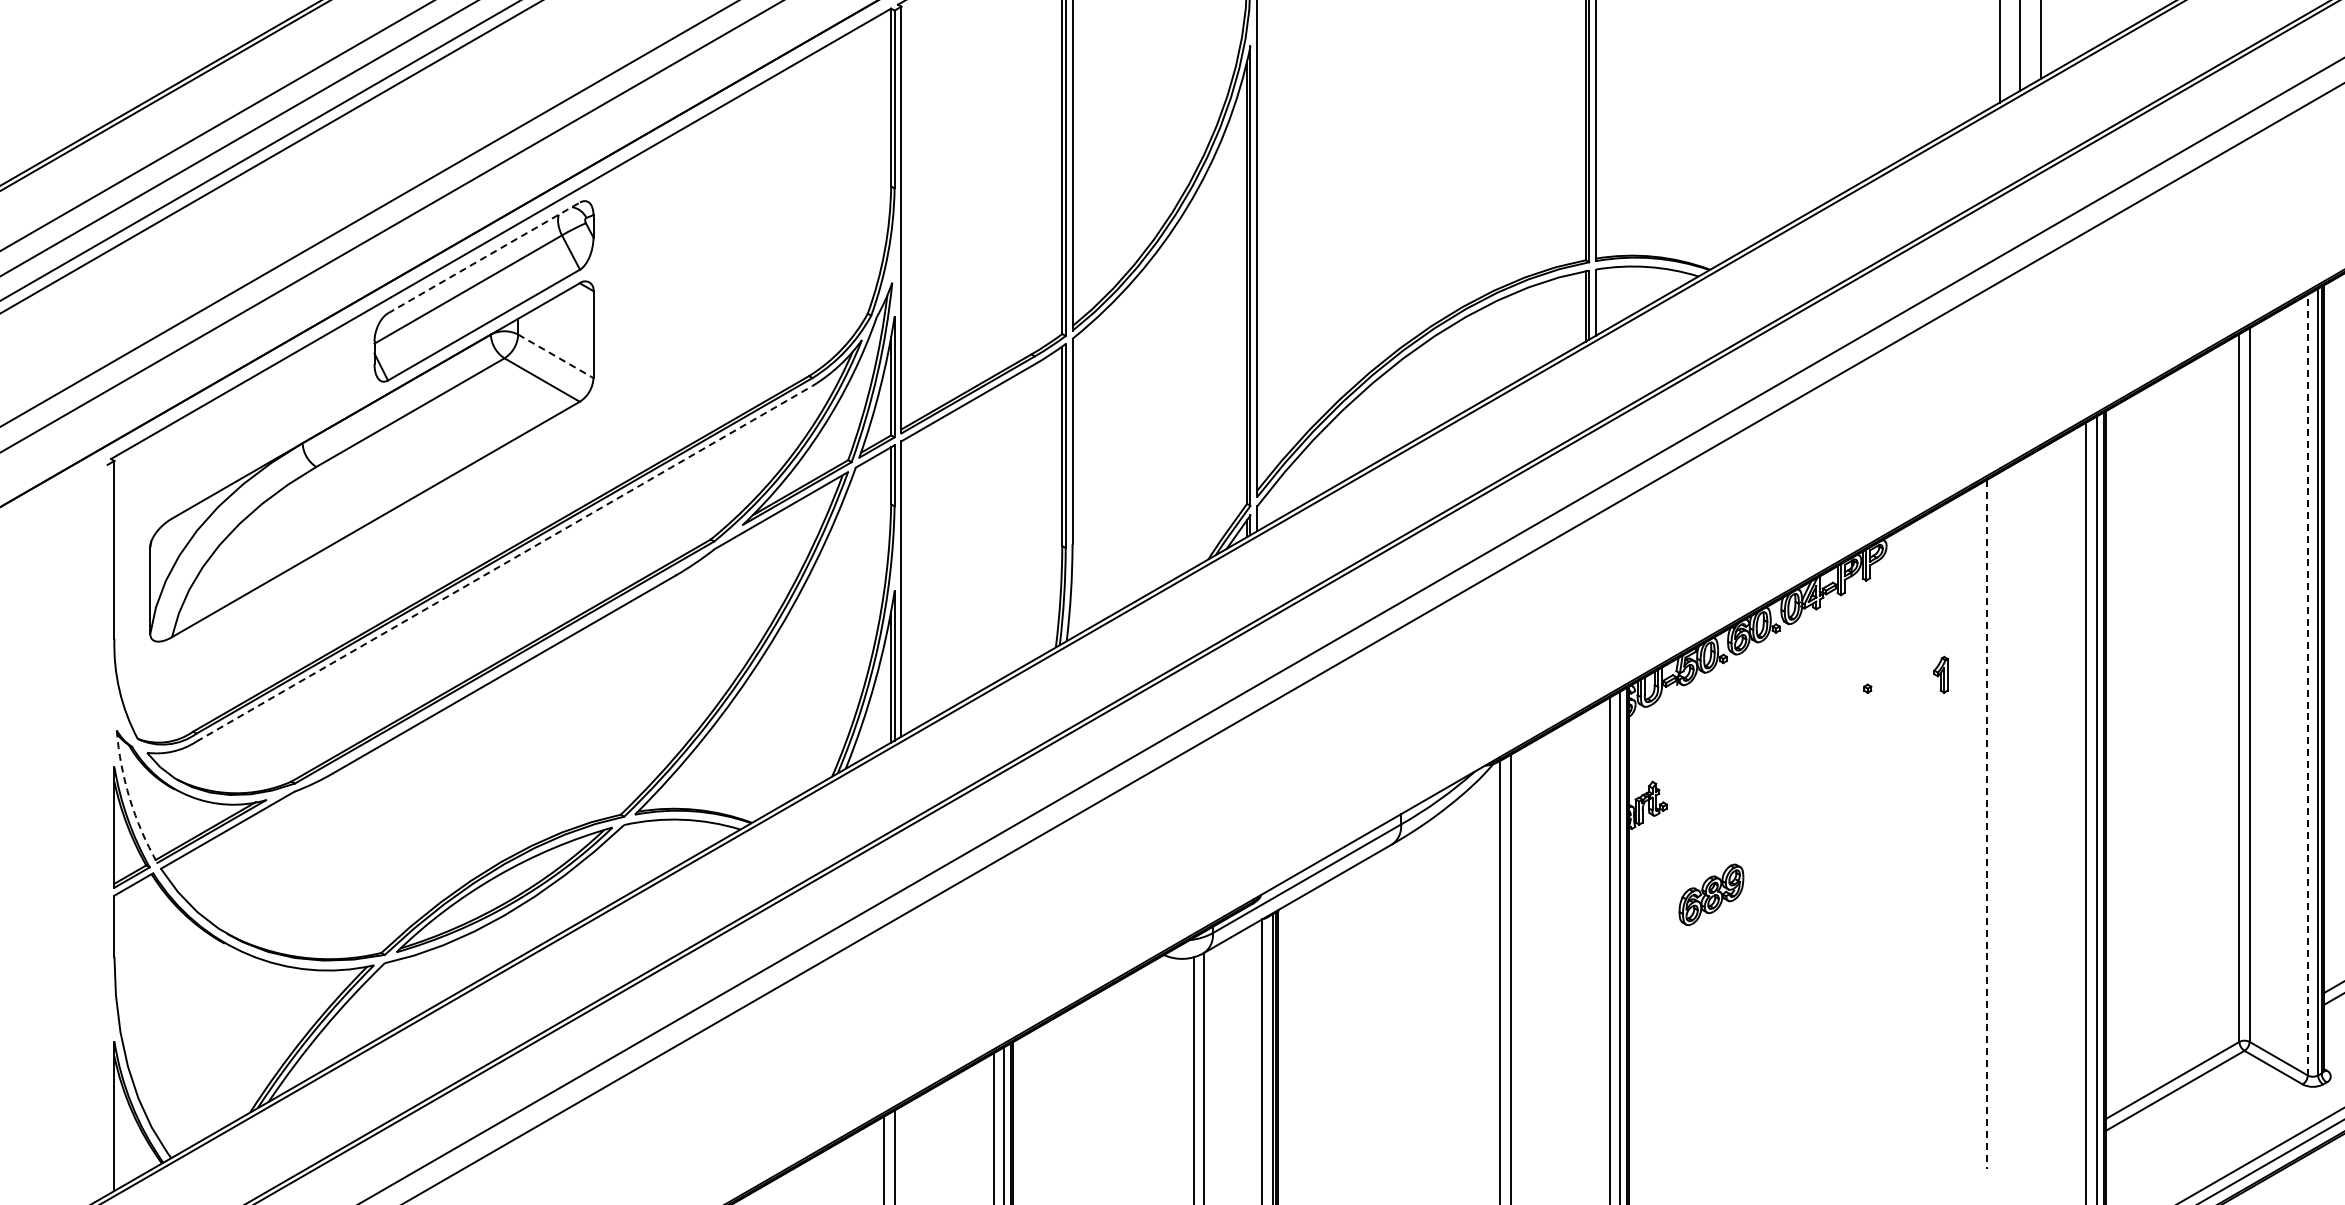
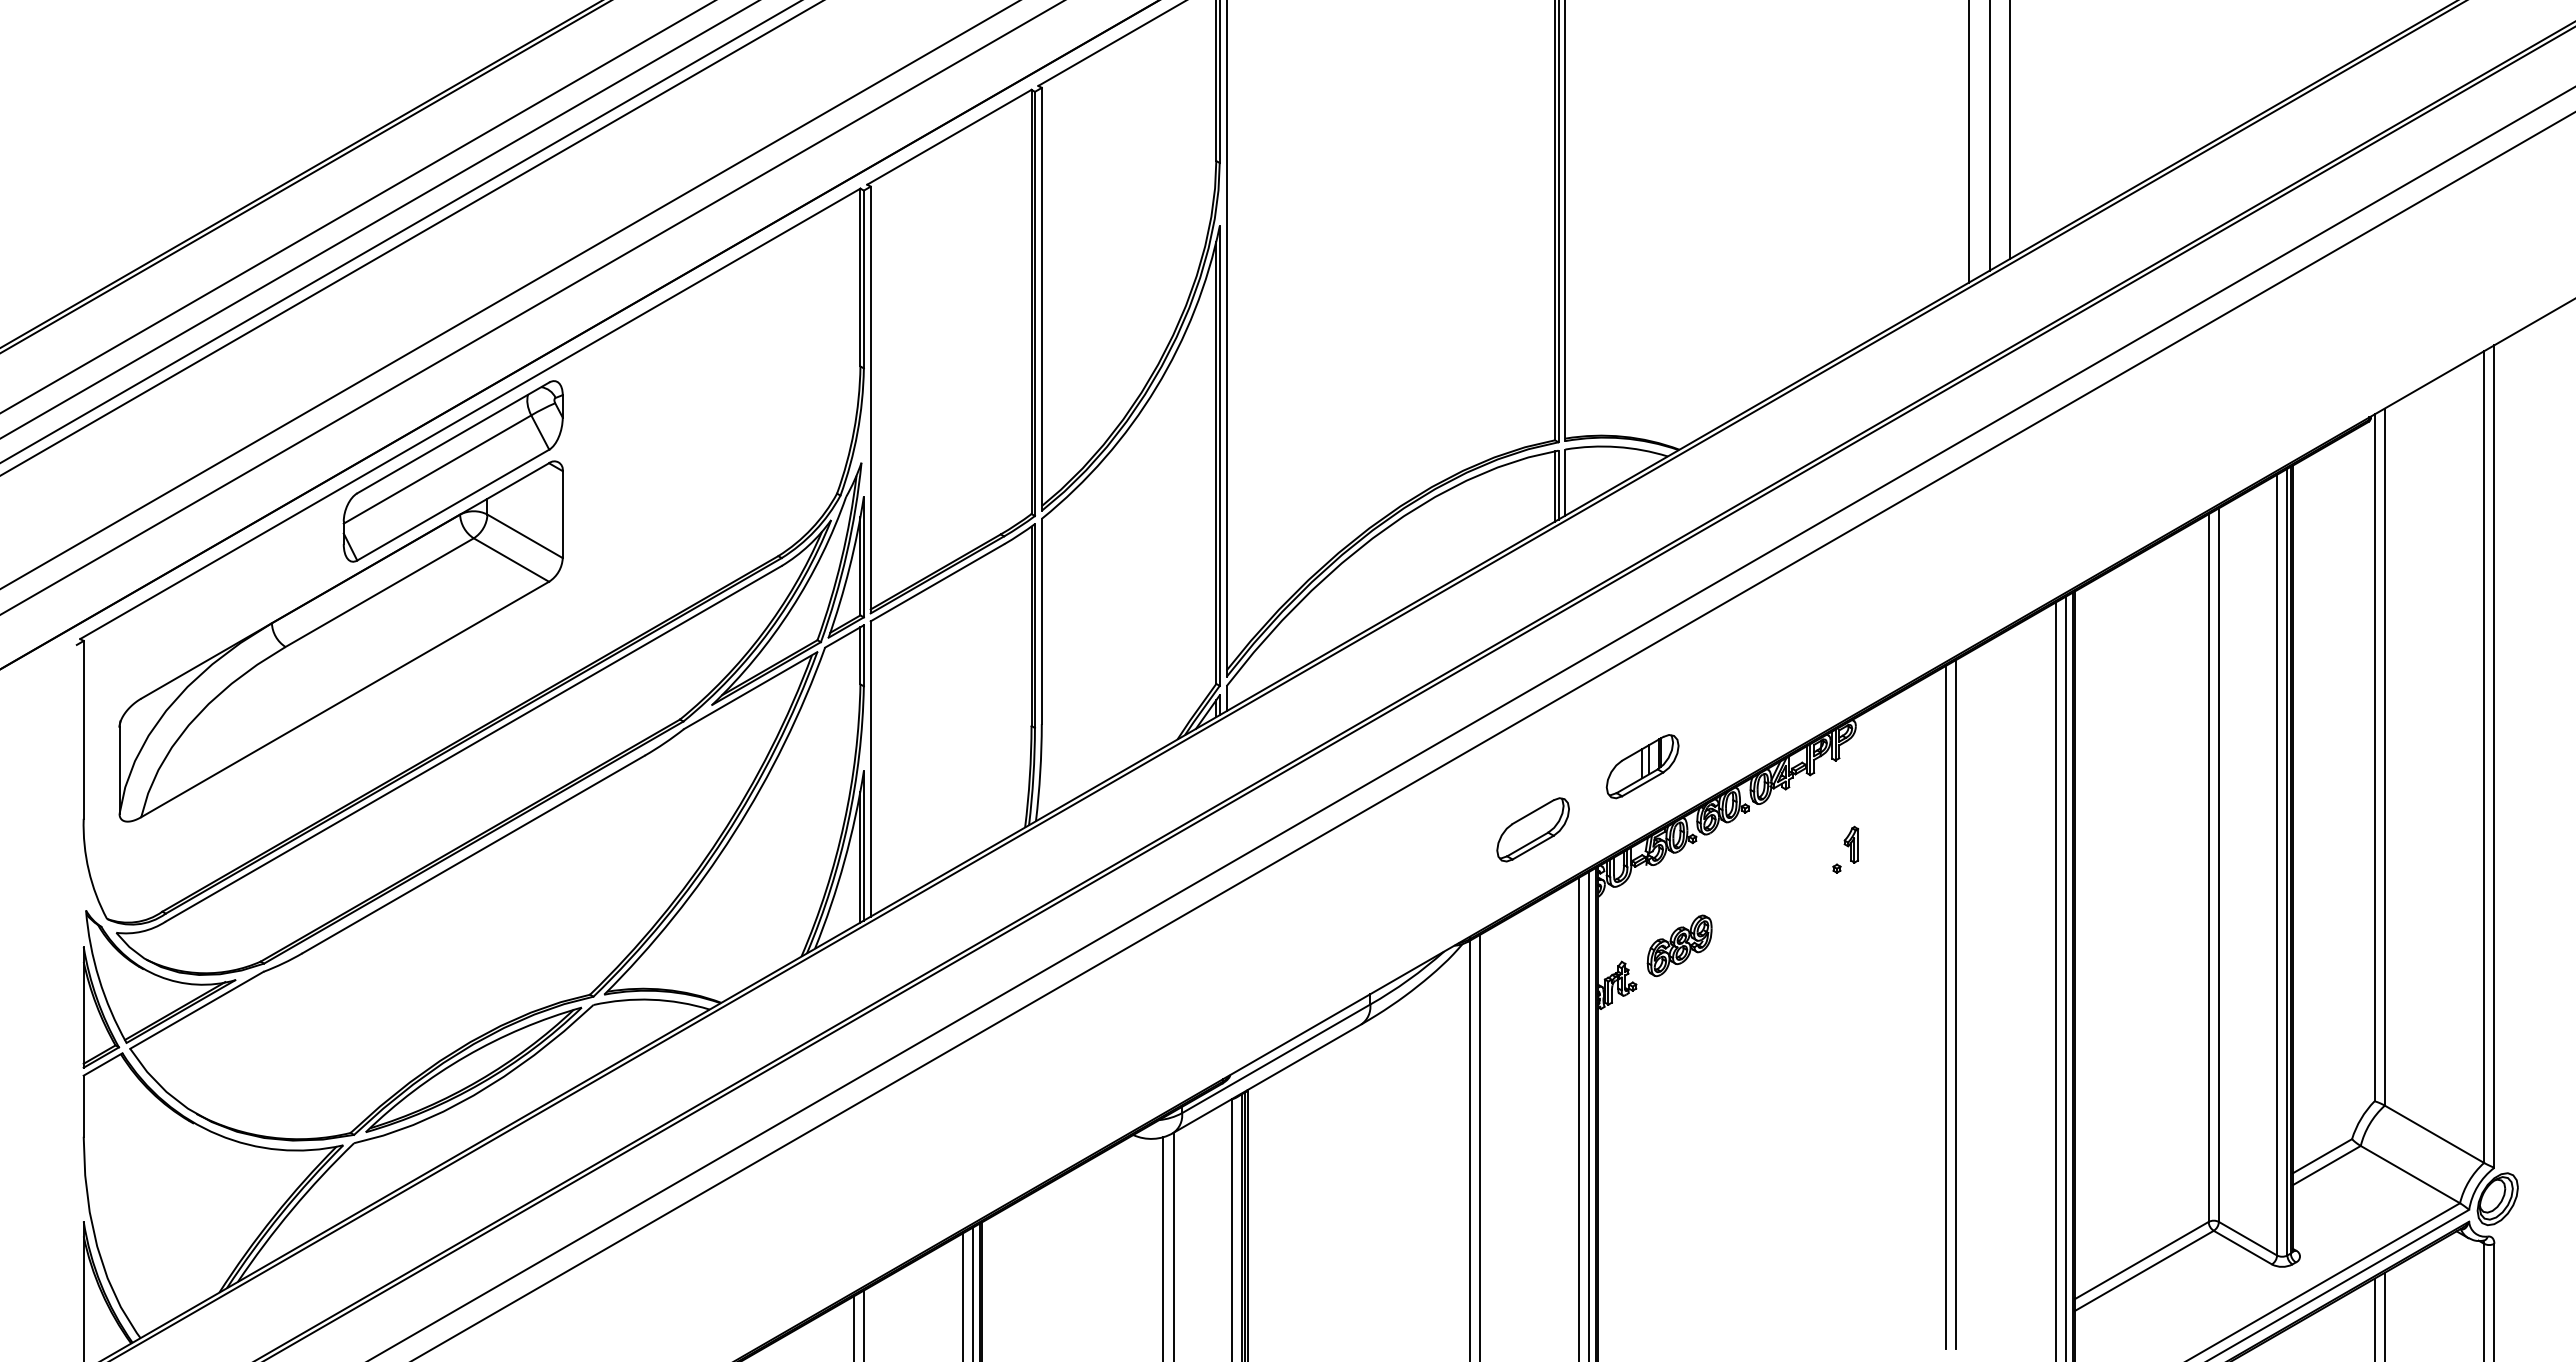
line: (484, 257) -> (453, 437), dashed -> solid
line: (556, 356) -> (525, 536), dashed -> solid
line: (504, 563) -> (473, 743), dashed -> solid
part: (1673, 586) -> (1642, 766), added
part: (1563, 649) -> (1532, 829), added
part: (1940, 674) -> (1850, 844), moved
line: (2308, 684) -> (2277, 864), dashed -> solid
arc: (130, 798) -> (99, 978), dashed -> solid
line: (1987, 824) -> (1956, 1004), dashed -> solid
line: (1977, 826) -> (1946, 1006), added
part: (1711, 894) -> (1679, 945), moved

